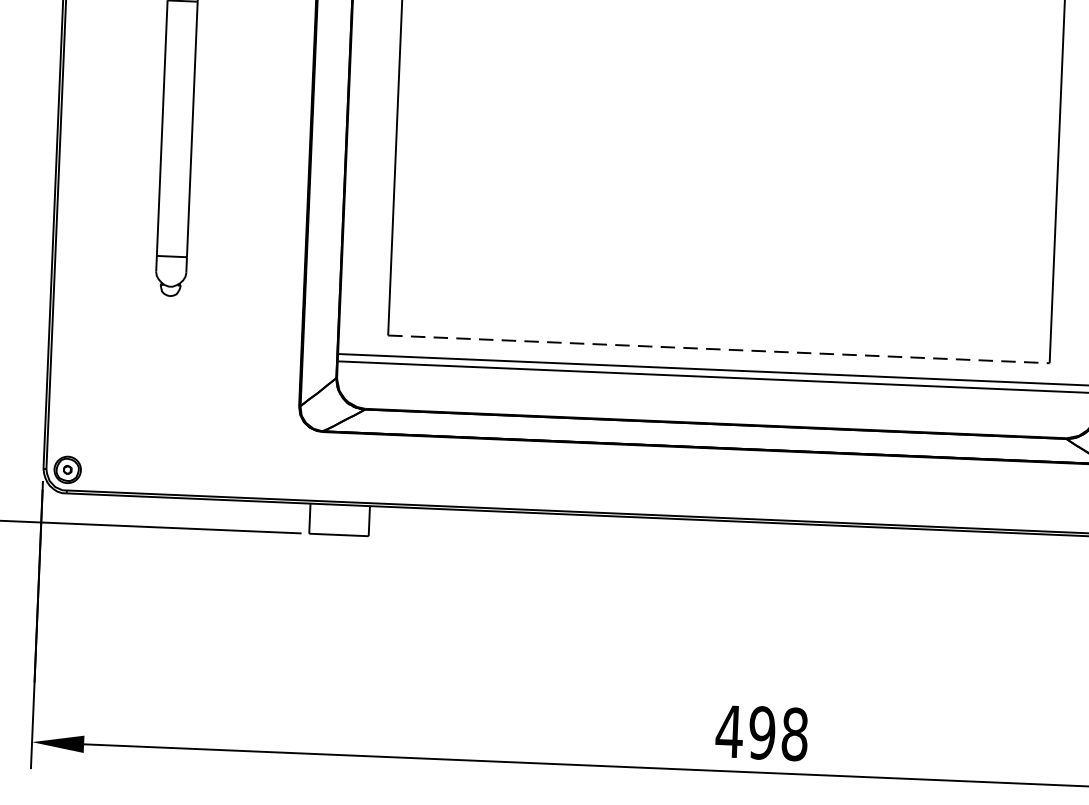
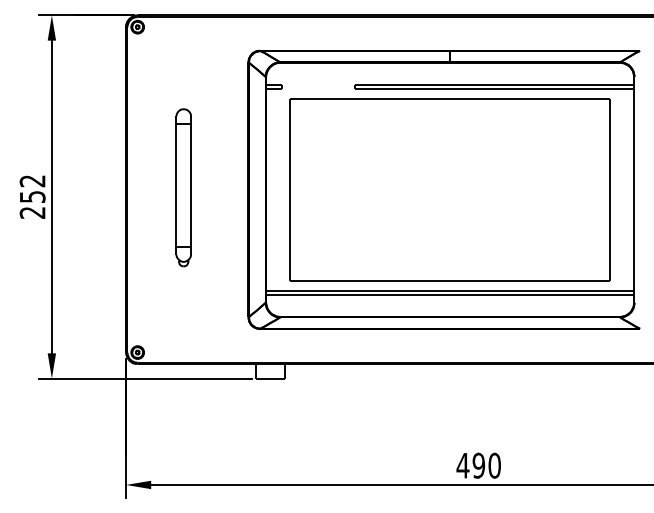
line: (719, 350) -> (450, 281), dashed -> solid
text: (794, 733) -> (494, 465), 498 -> 490

